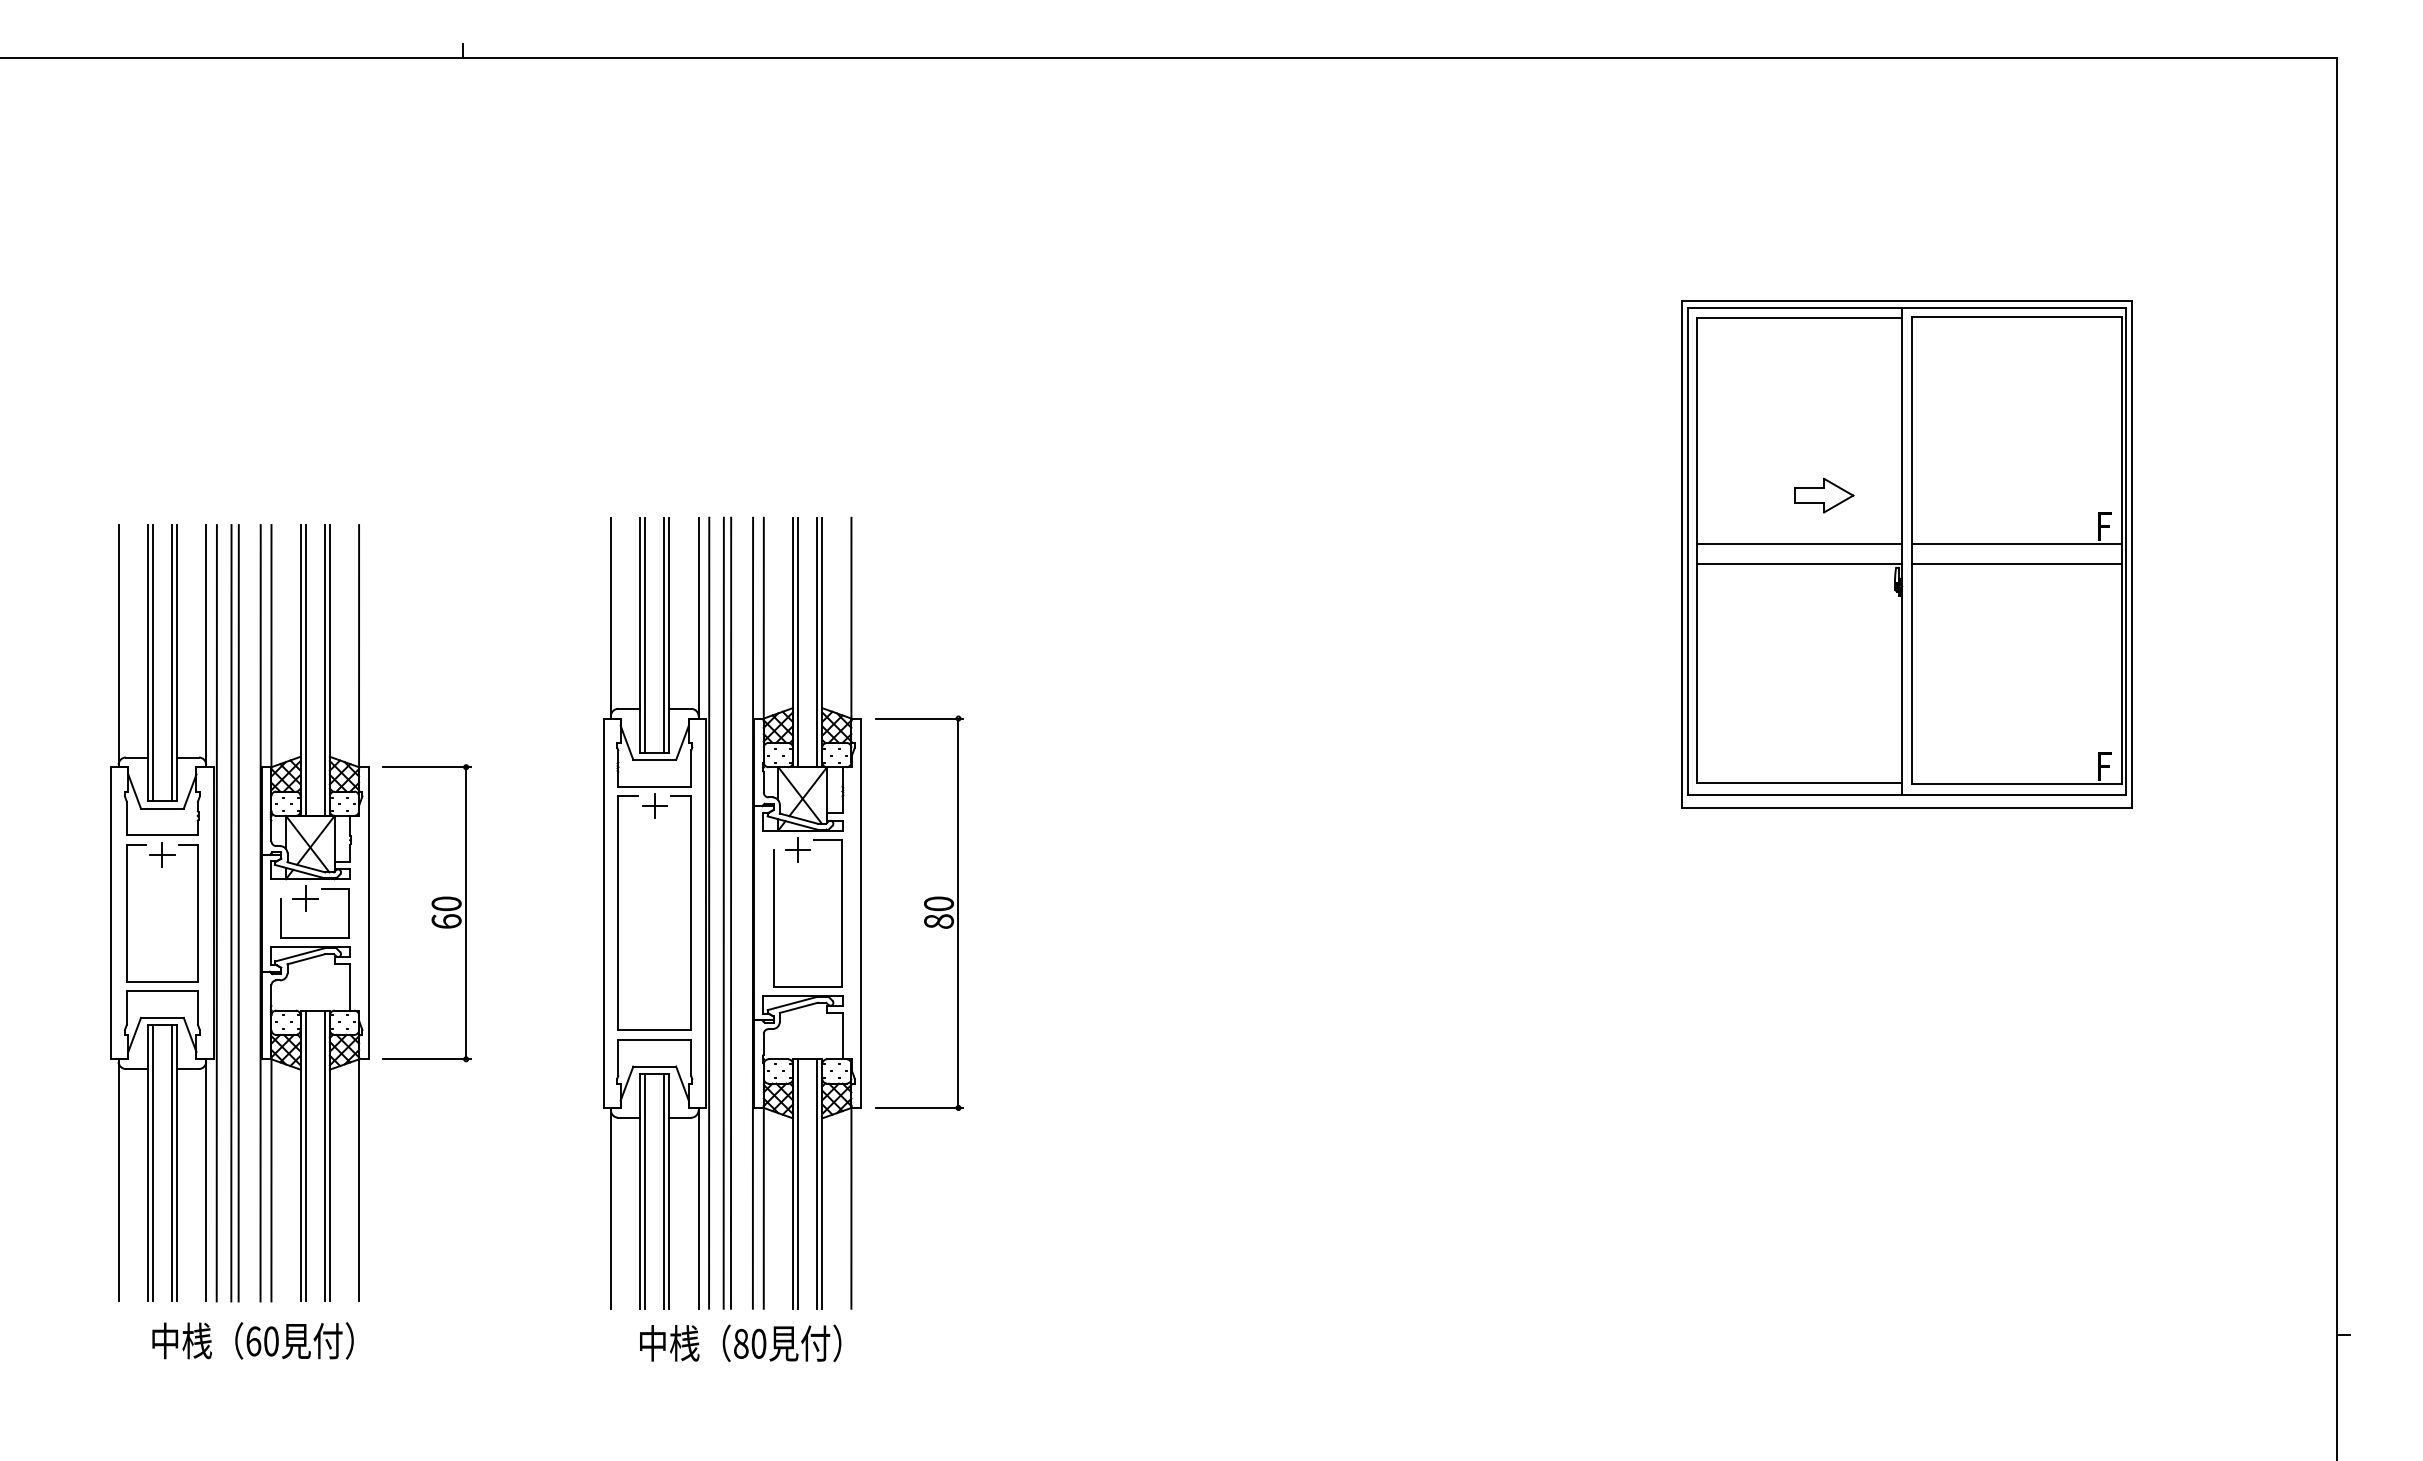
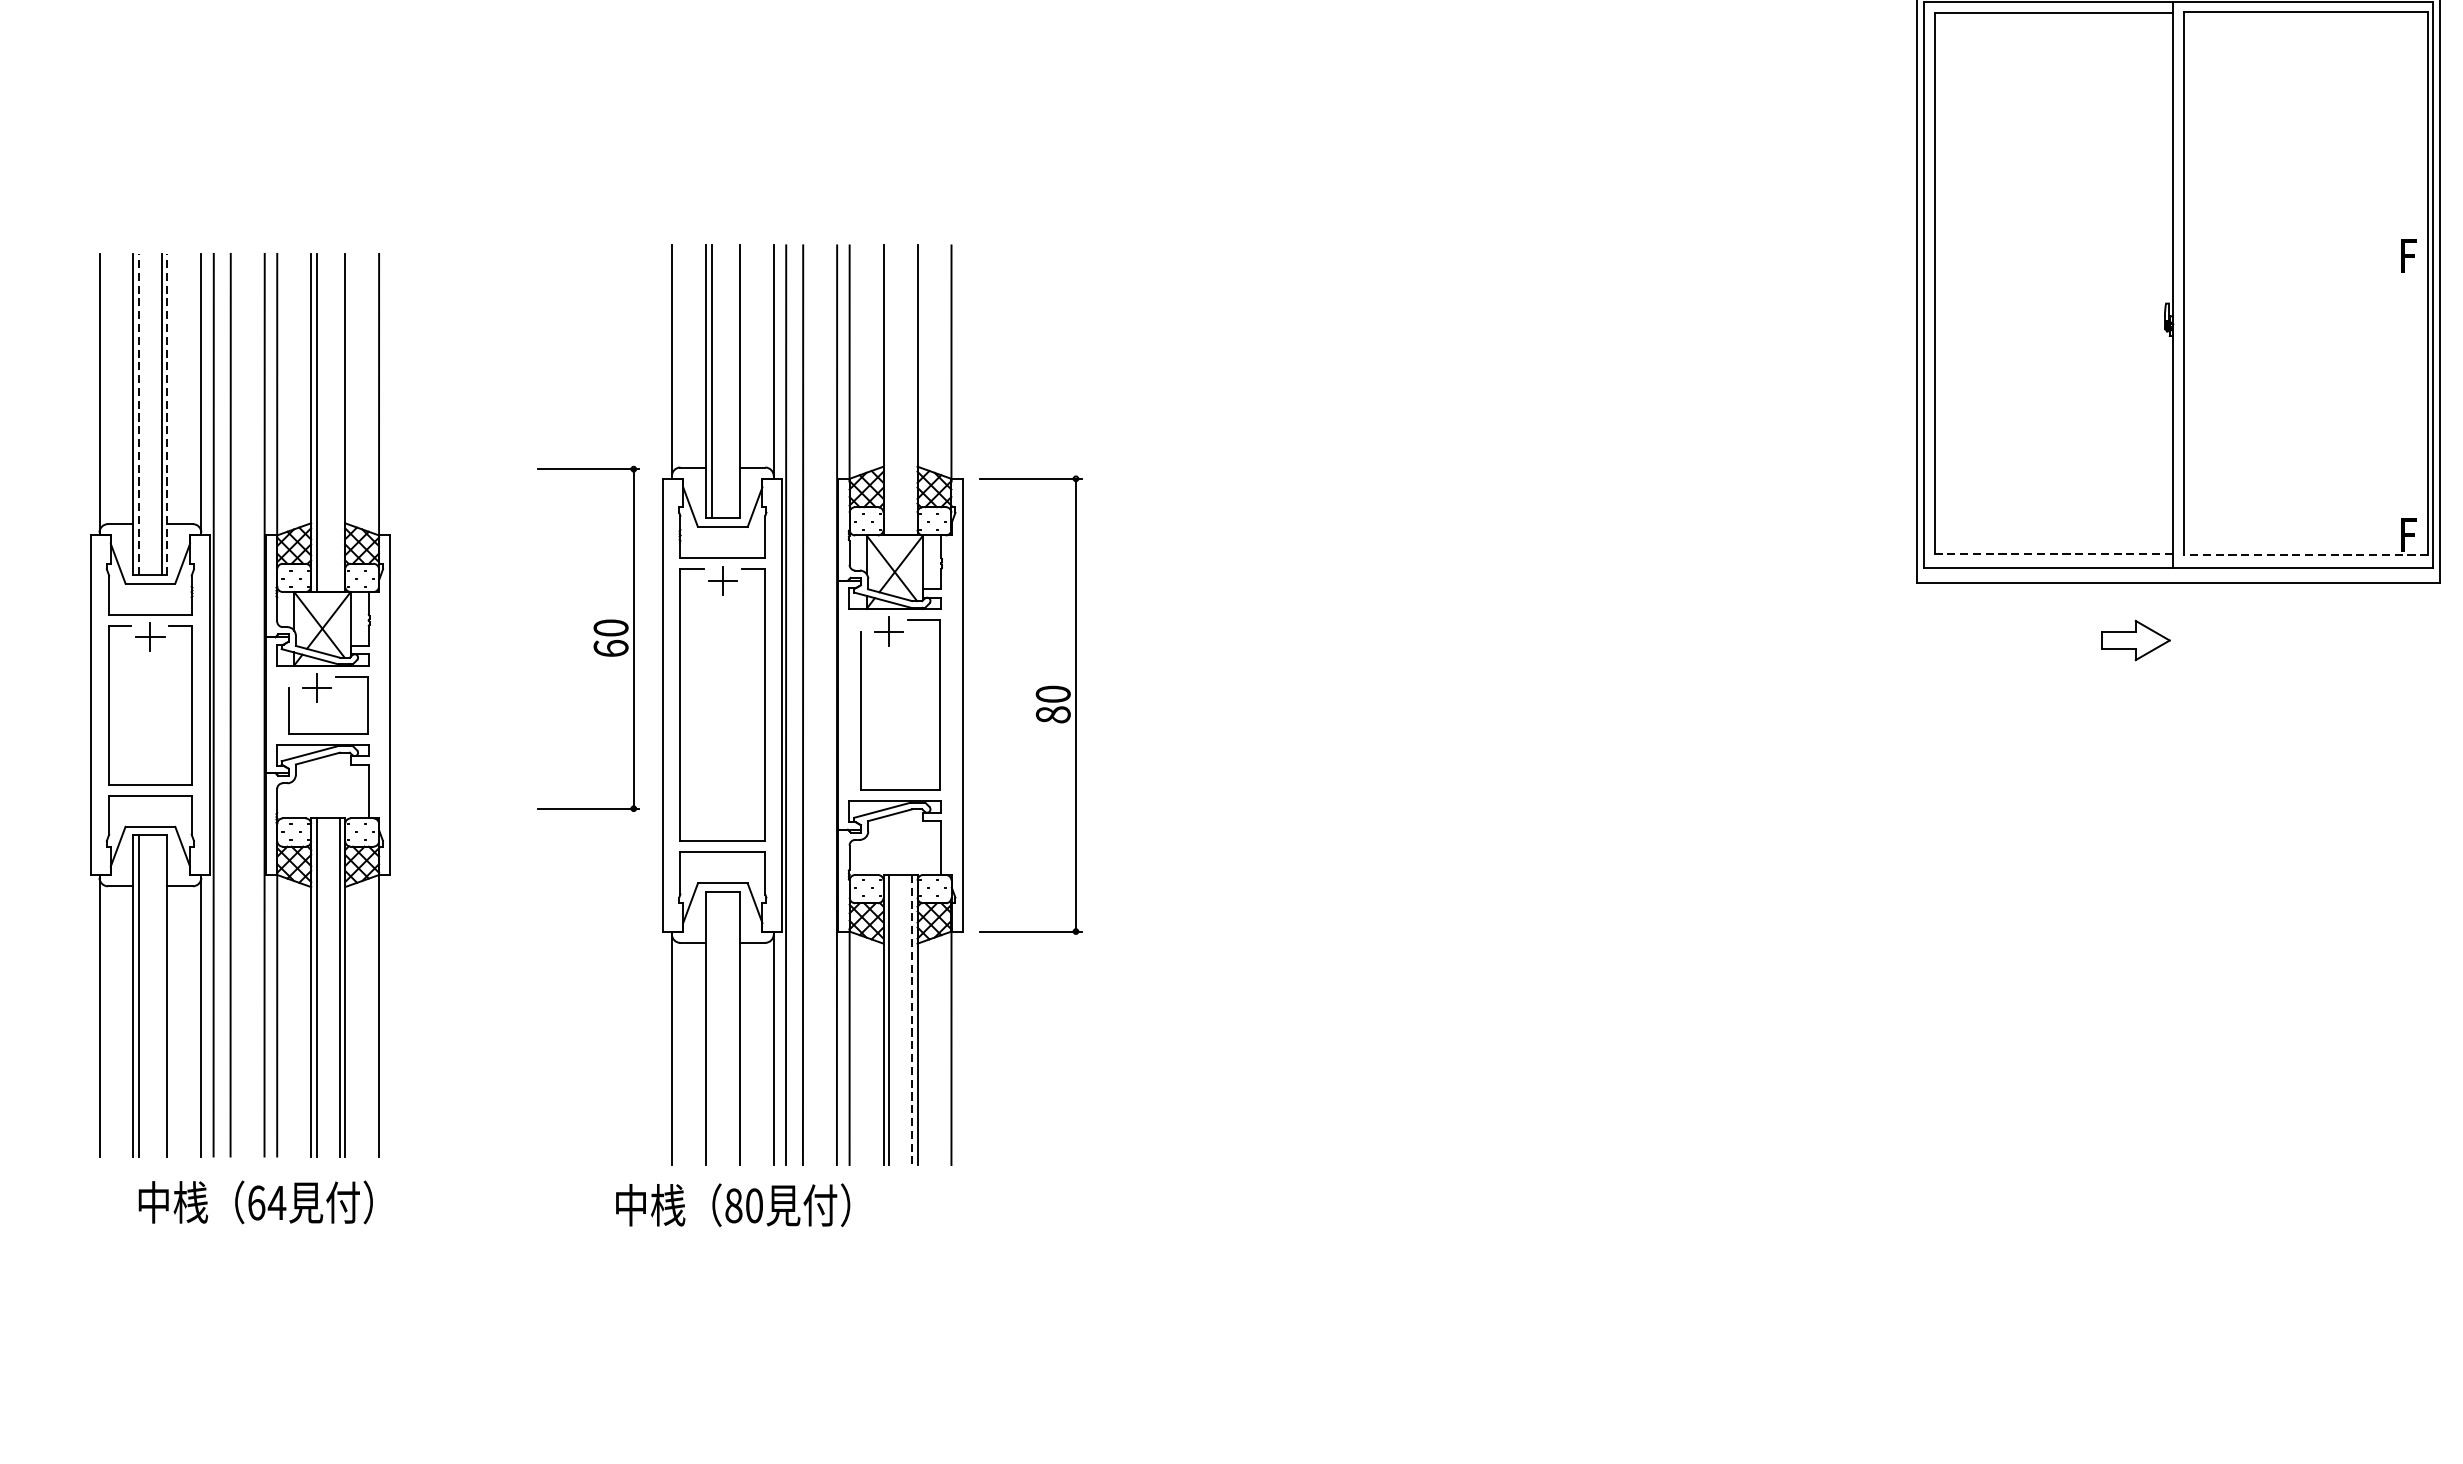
part: (1824, 495) -> (2136, 640), moved
line: (1799, 544) -> (2053, 276), removed
line: (2016, 544) -> (2305, 276), removed
line: (1799, 563) -> (2053, 298), removed
line: (2016, 563) -> (2305, 298), removed
line: (664, 634) -> (734, 381), removed
line: (797, 642) -> (888, 390), removed
line: (817, 642) -> (912, 390), removed
line: (152, 662) -> (138, 413), solid -> dashed
line: (177, 662) -> (167, 413), solid -> dashed
line: (324, 670) -> (338, 422), removed
line: (1799, 782) -> (2053, 553), solid -> dashed
line: (2016, 784) -> (2305, 555), solid -> dashed
line: (730, 912) -> (810, 704), removed
line: (238, 913) -> (238, 705), removed
part: (432, 916) -> (594, 642), moved
line: (172, 1163) -> (162, 996), removed
line: (817, 1184) -> (912, 1020), solid -> dashed
line: (645, 1190) -> (712, 1027), removed
line: (664, 1190) -> (734, 1027), removed
text: (271, 1341) -> (277, 1203), 60 -> 64
text: (740, 1342) -> (733, 1204), moved

